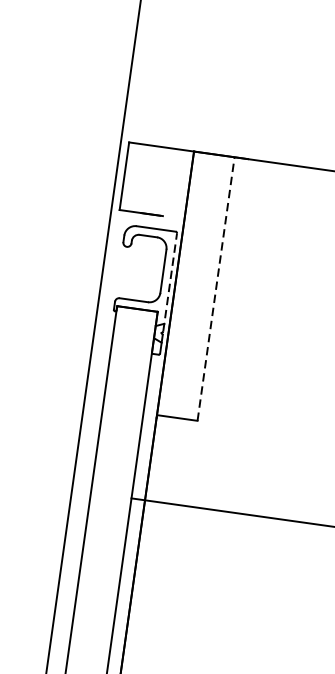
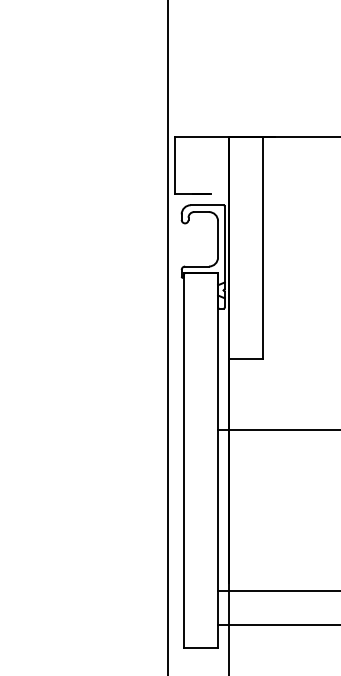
line: (169, 282) -> (224, 247), dashed -> solid
line: (216, 288) -> (263, 247), dashed -> solid

